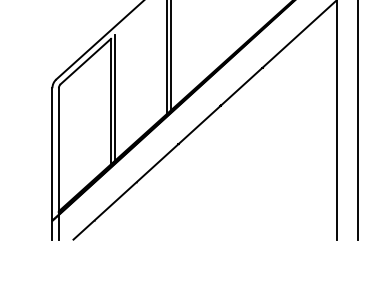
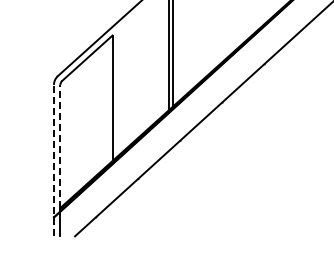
line: (115, 97) -> (117, 94), removed
line: (58, 149) -> (60, 146), solid -> dashed
line: (52, 163) -> (54, 160), solid -> dashed

